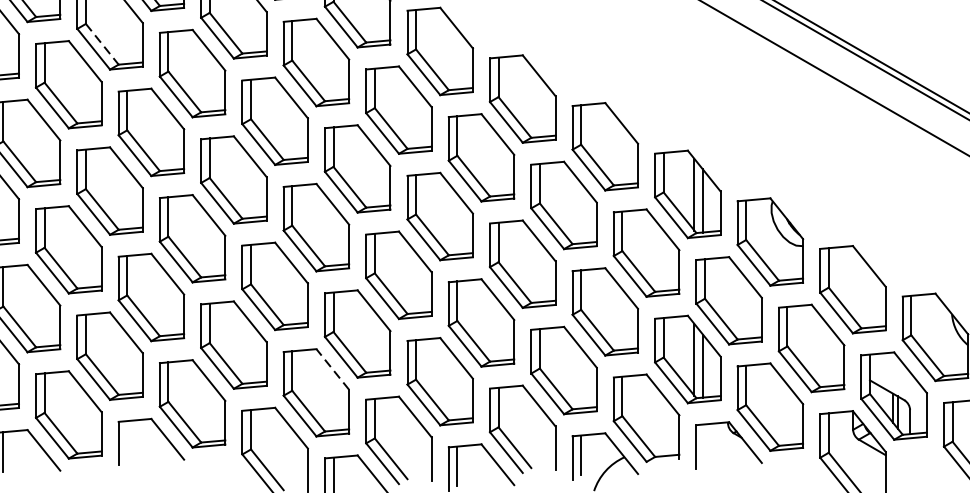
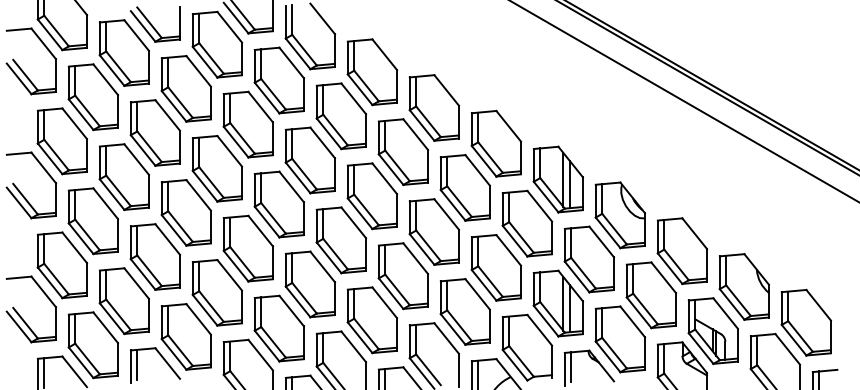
line: (102, 43) -> (118, 66), dashed -> solid
line: (332, 370) -> (291, 311), dashed -> solid
line: (127, 440) -> (137, 364), added
line: (705, 444) -> (571, 367), added

